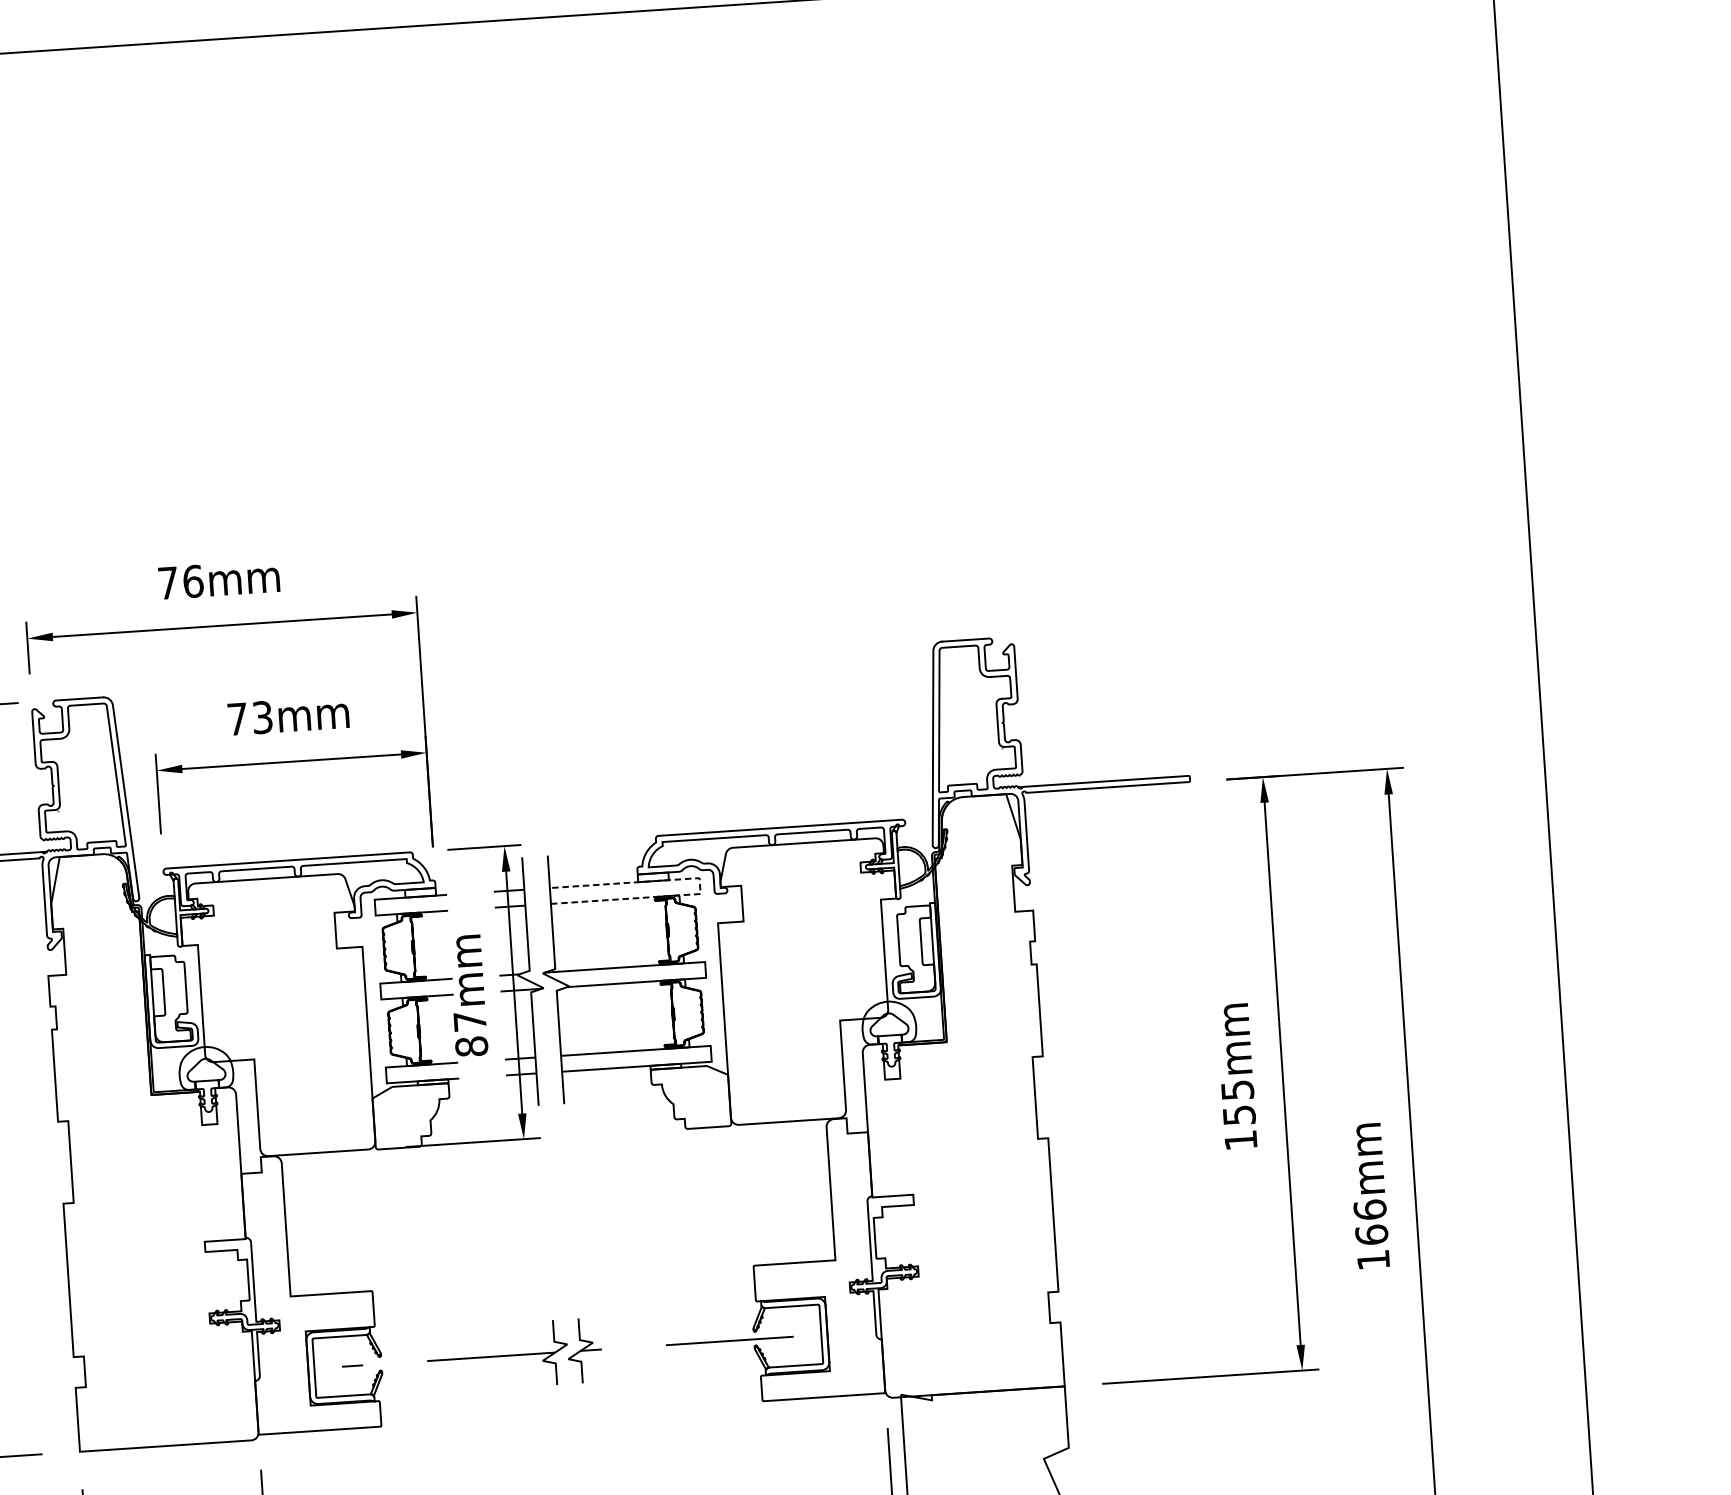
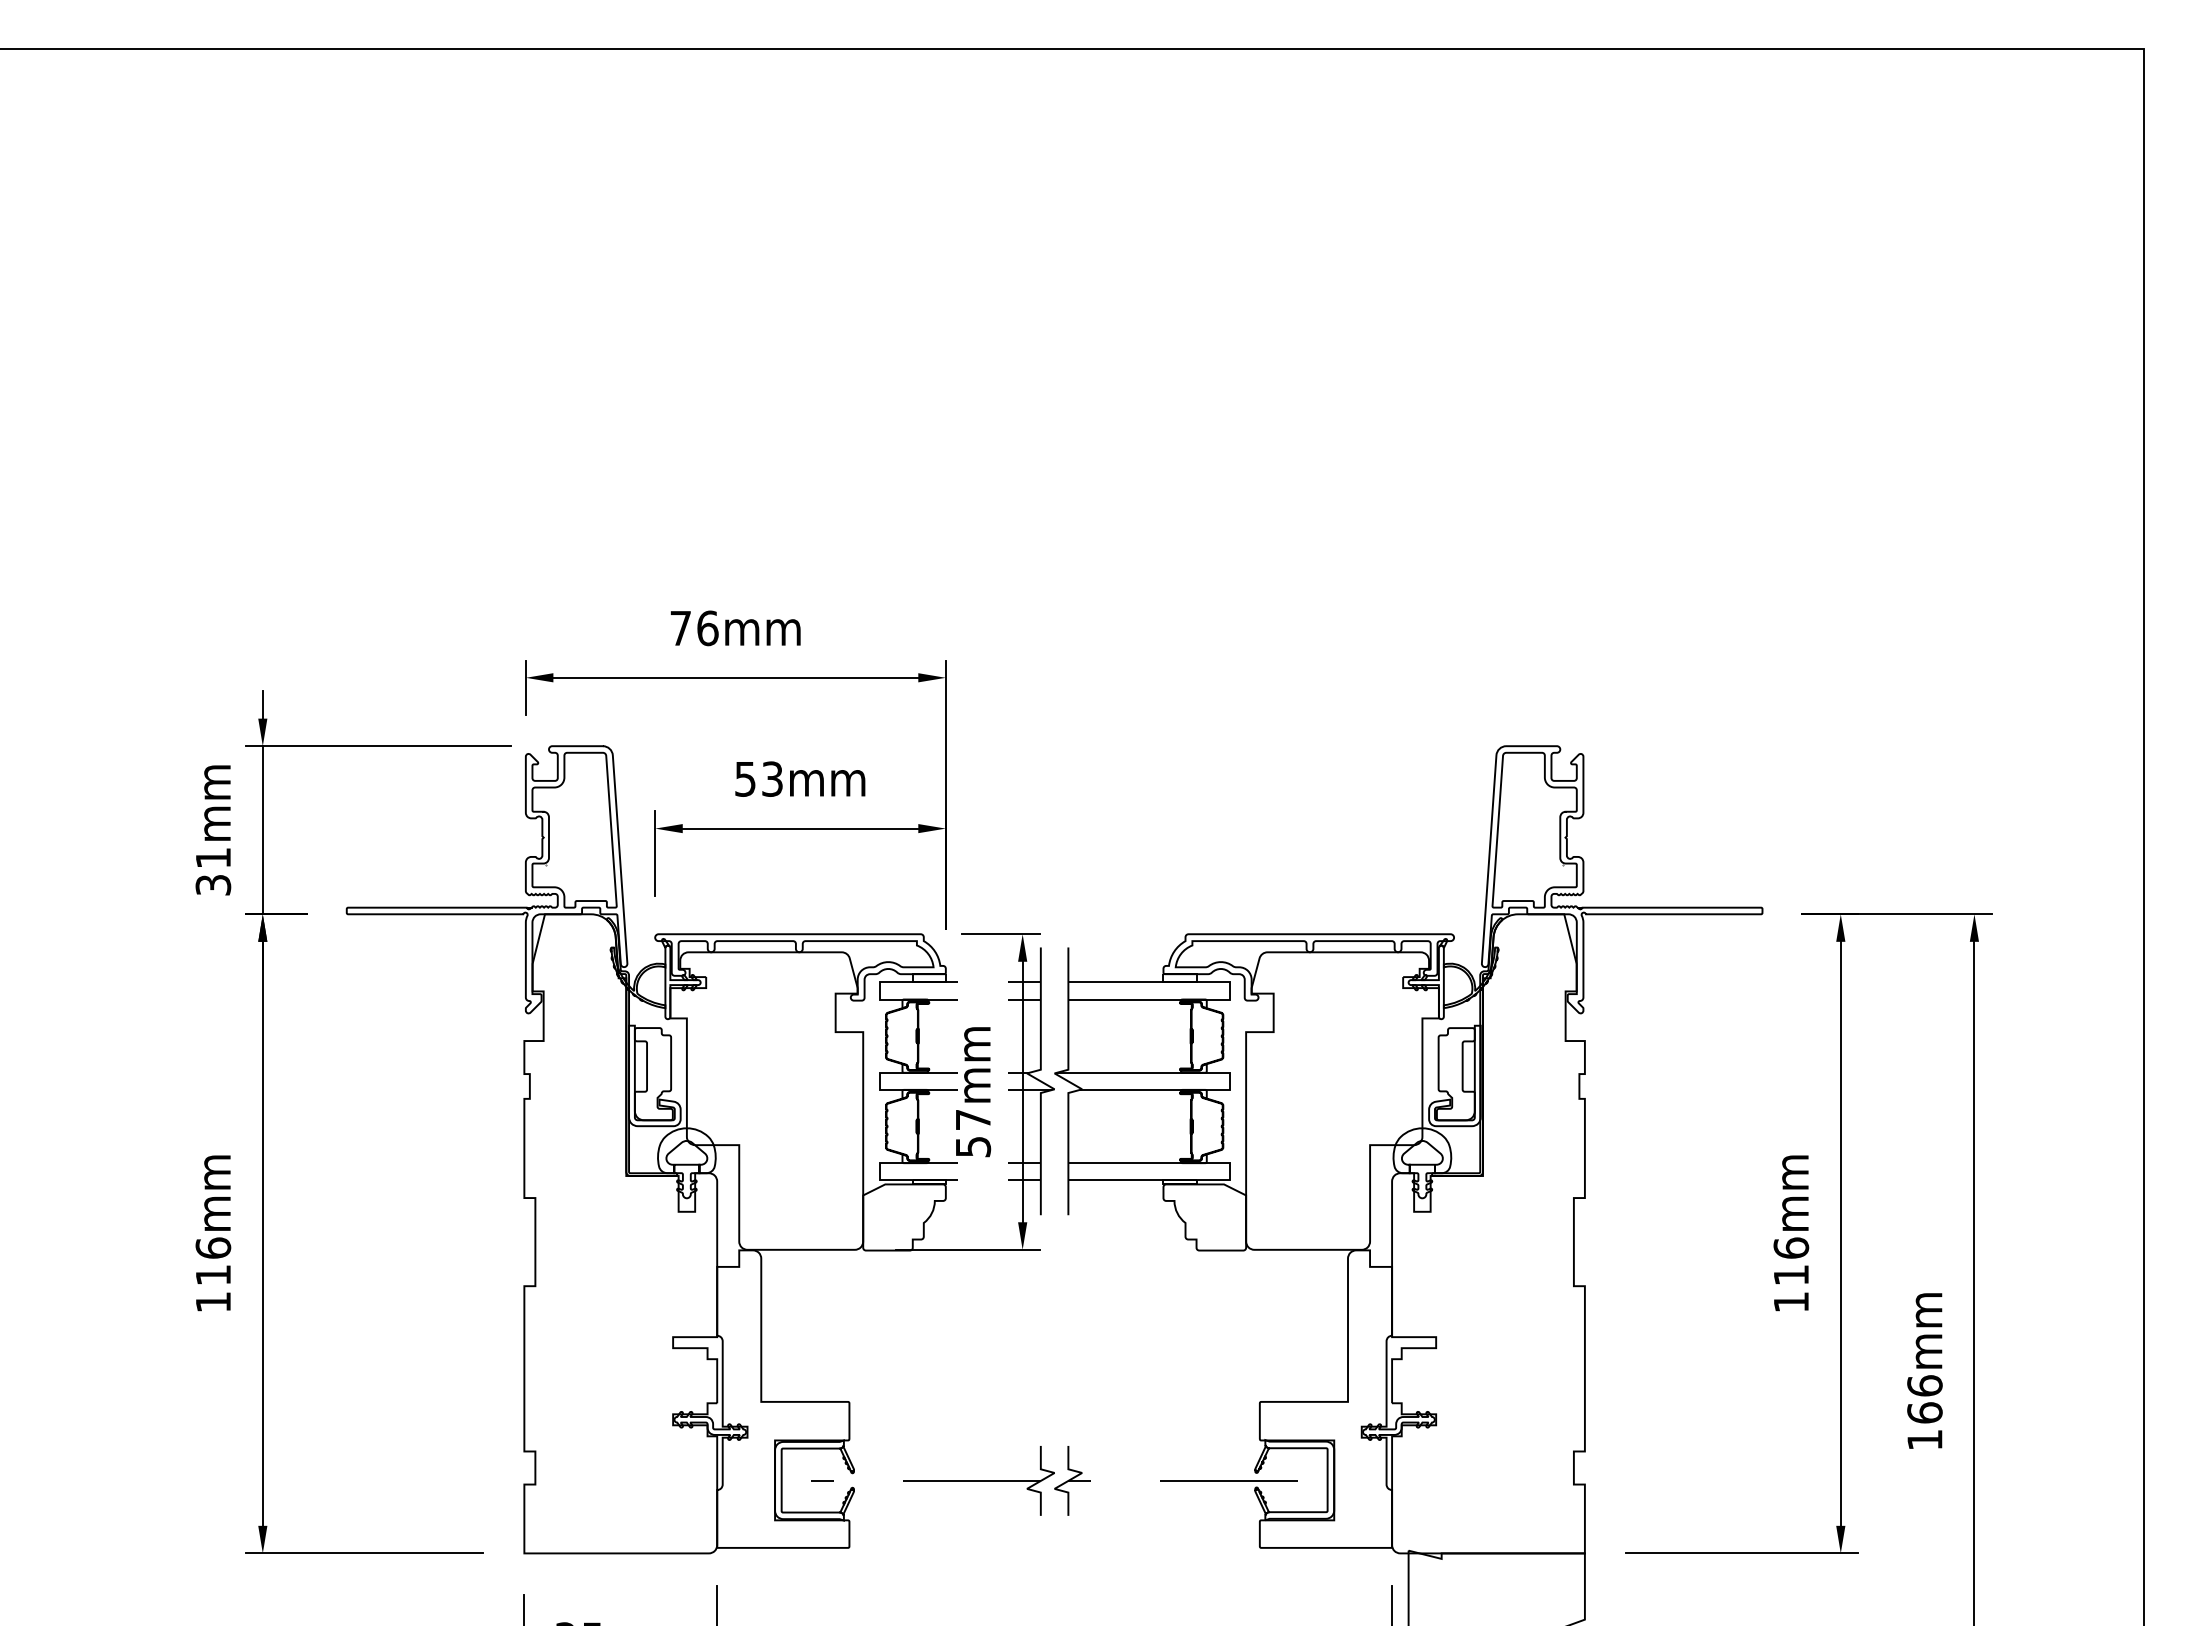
text: (237, 719) -> (745, 779), 73mm -> 53mm
line: (700, 885) -> (1229, 990), dashed -> solid
text: (471, 1046) -> (973, 1146), 87mm -> 57mm
text: (1238, 1102) -> (1791, 1261), 155mm -> 116mm

